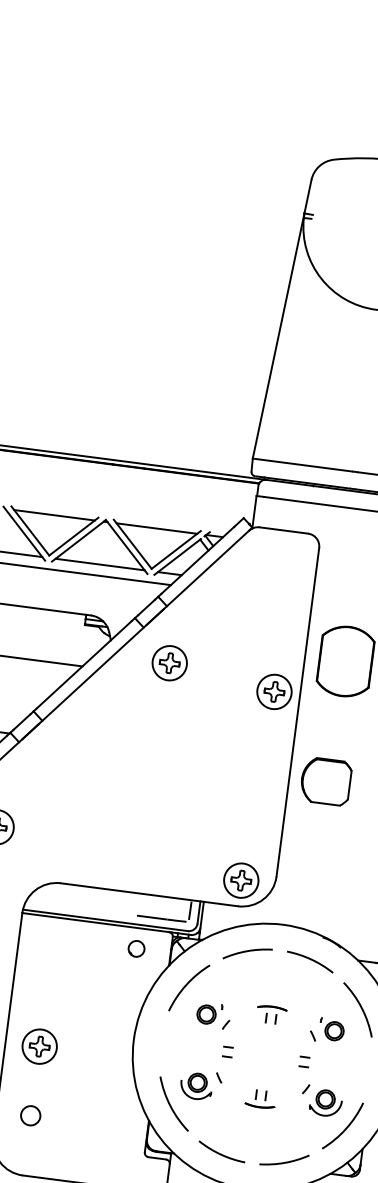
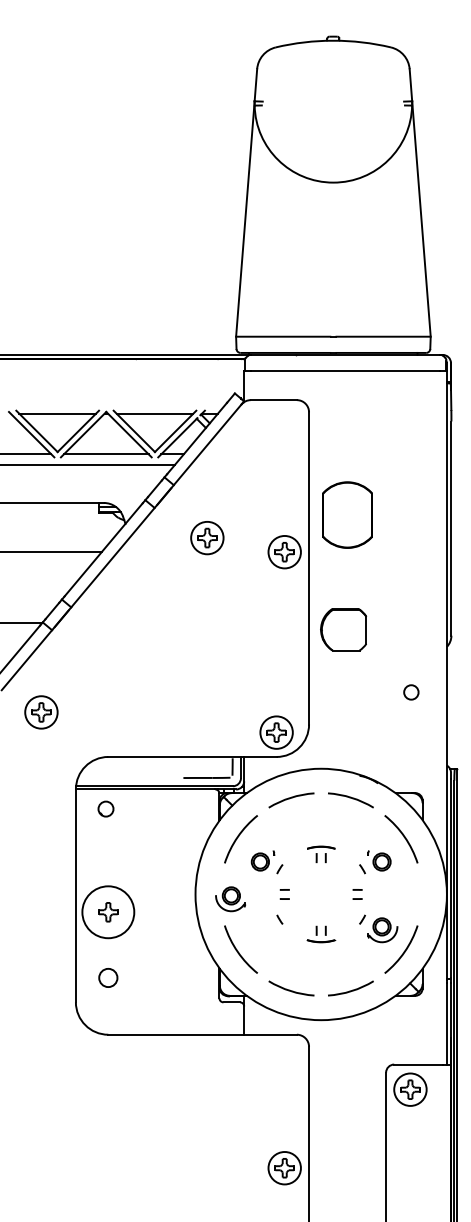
part: (169, 663) -> (207, 538), moved
circle: (136, 948) -> (105, 808), moved
circle: (39, 1046) -> (108, 912), size x1.6
part: (196, 1086) -> (230, 899), moved

